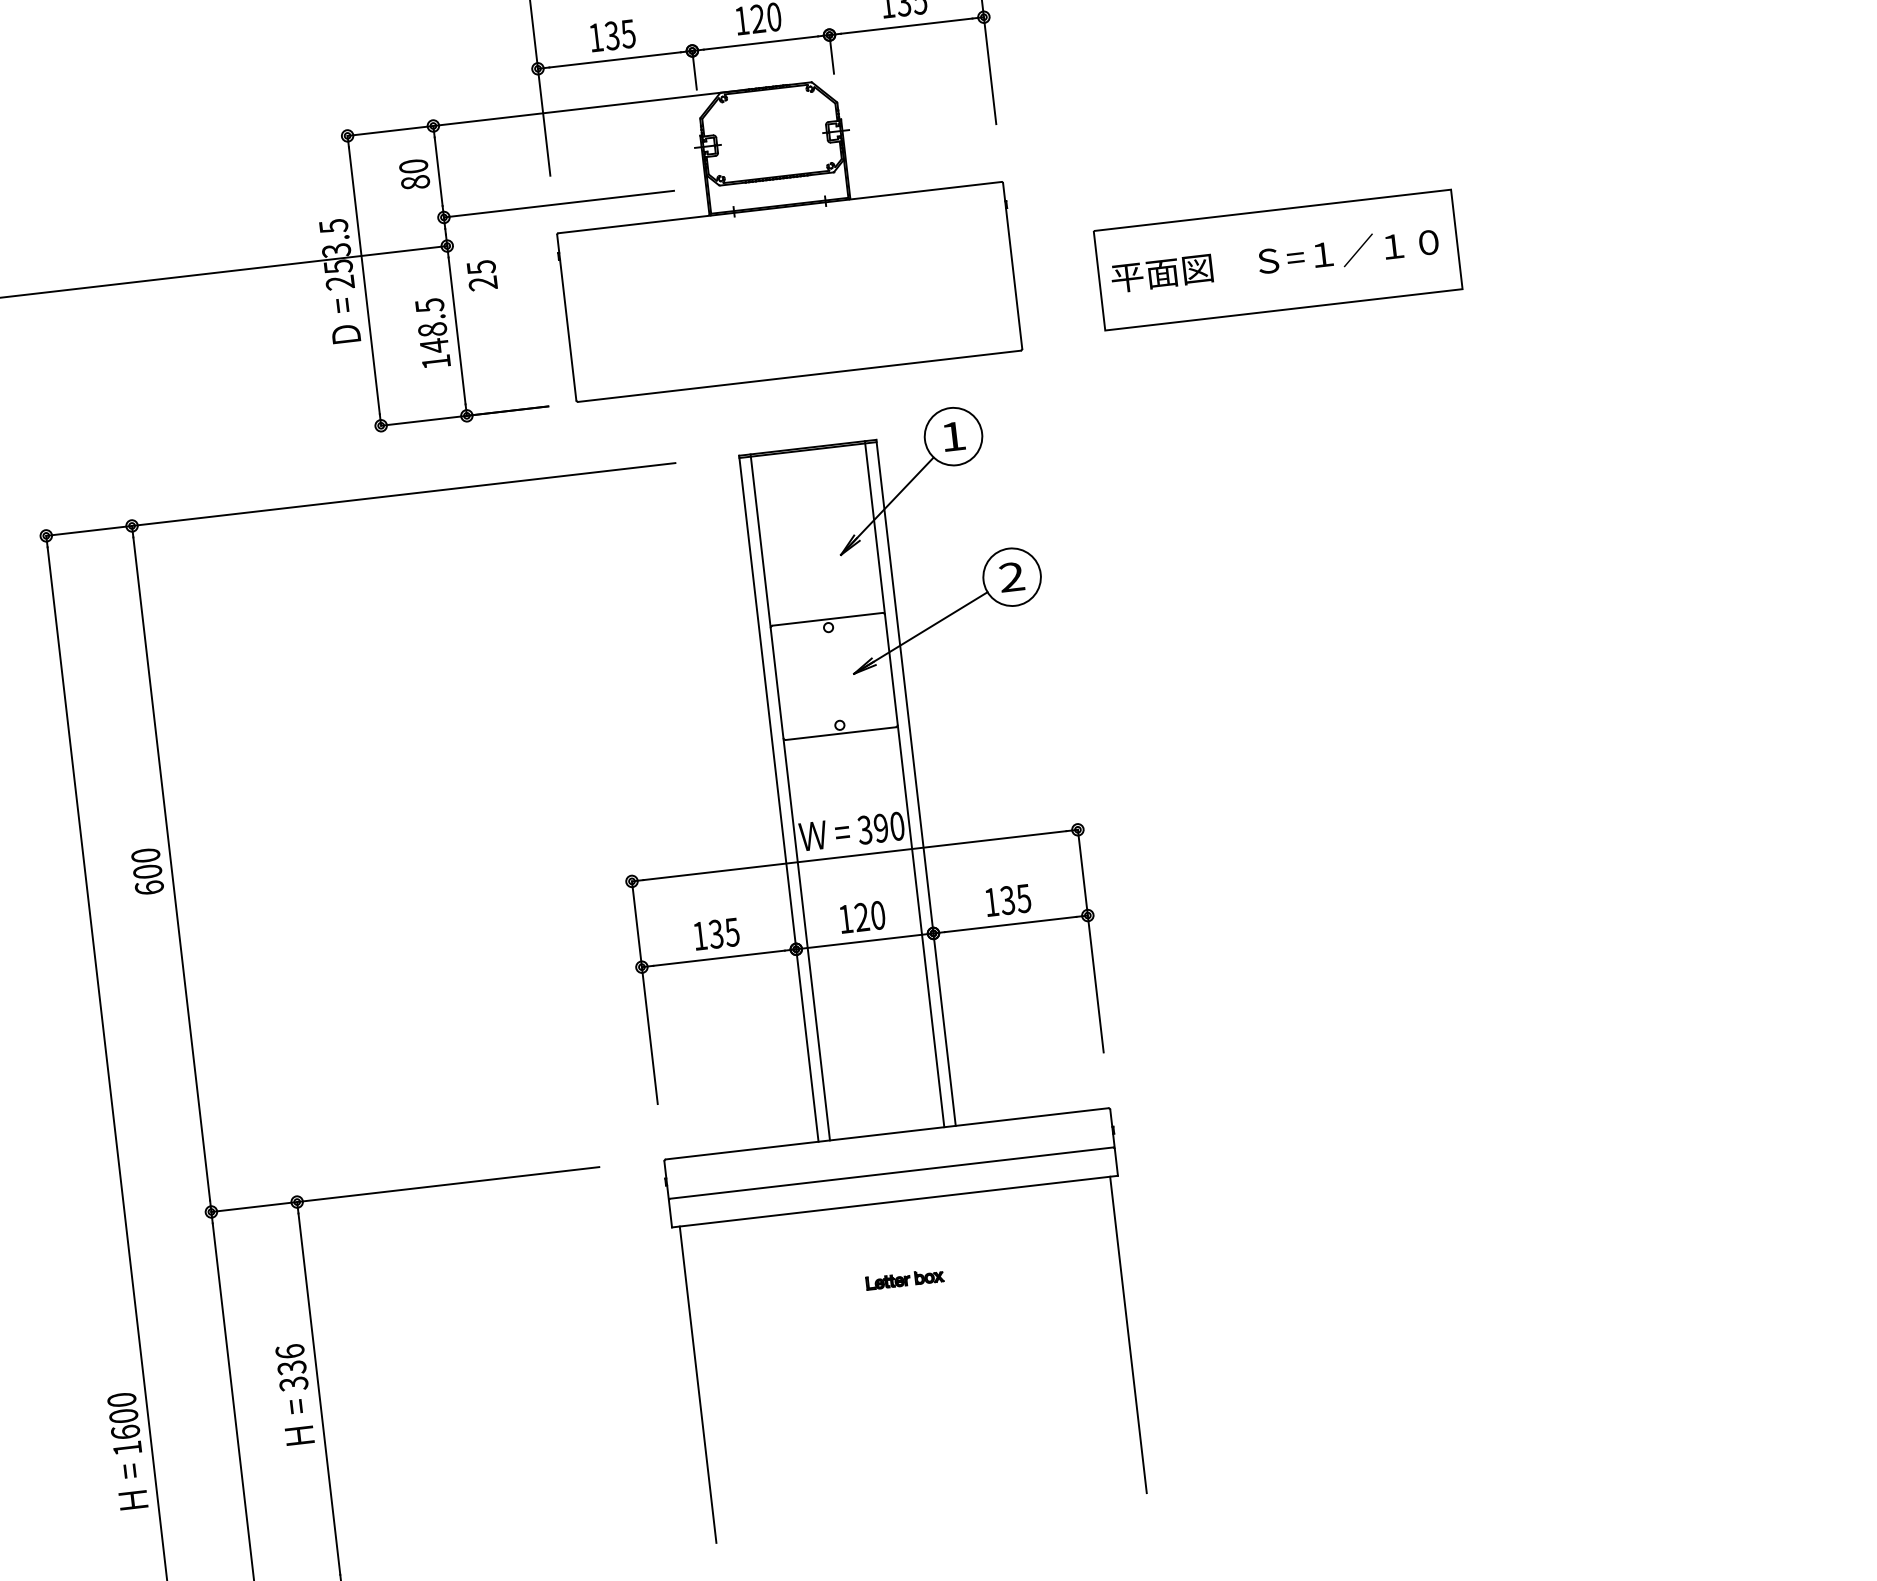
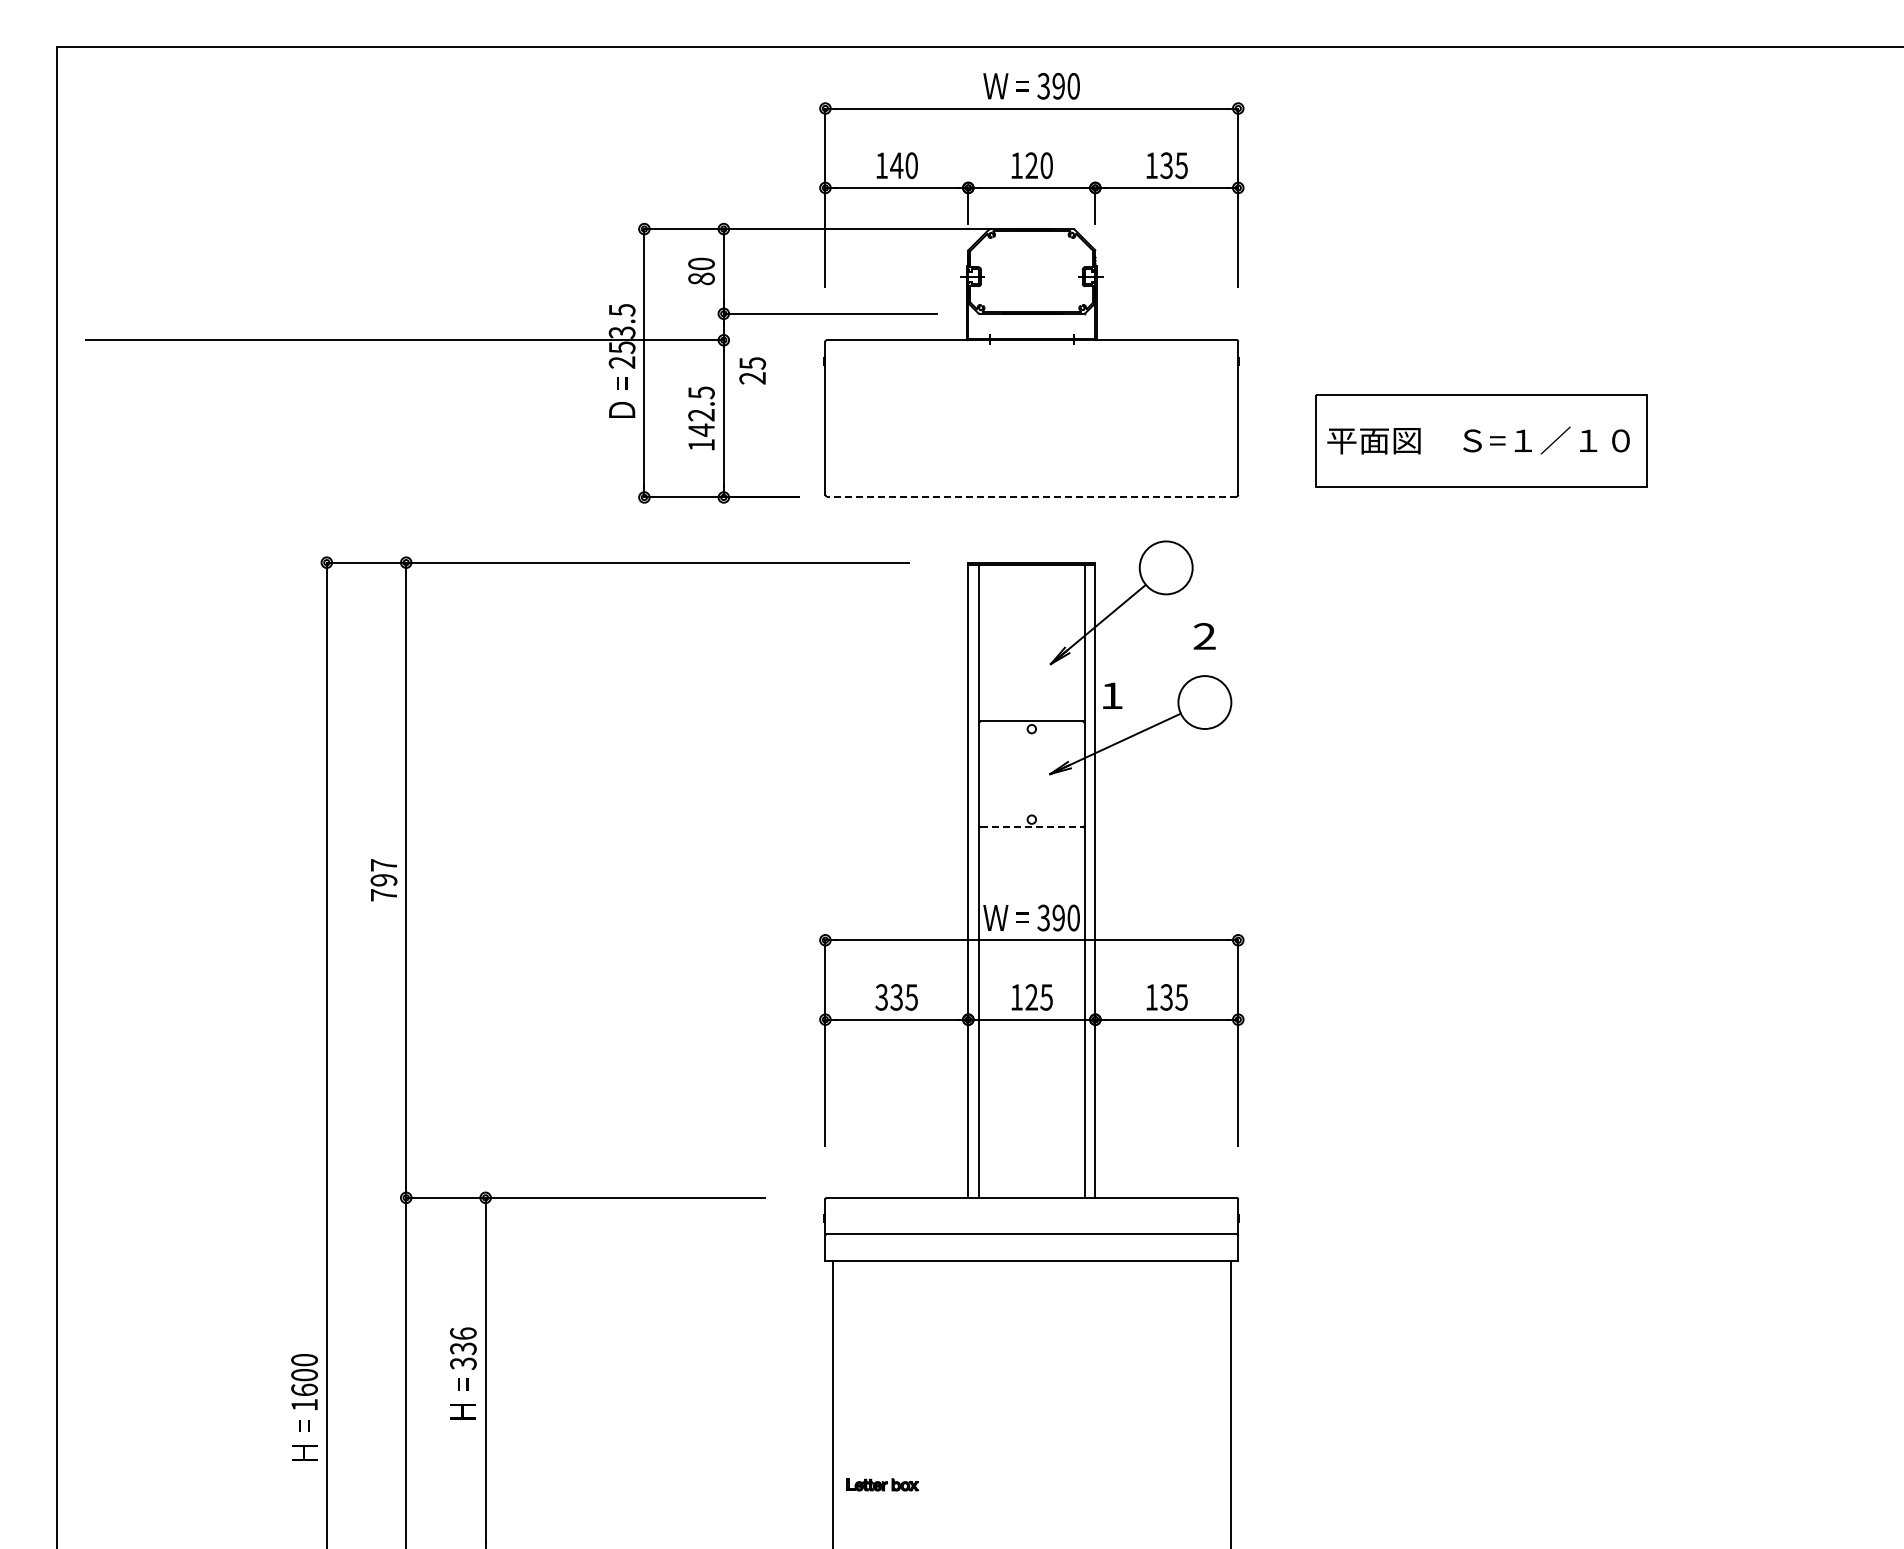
text: (619, 34) -> (903, 165), 135 -> 140
text: (432, 330) -> (701, 415), 148.5 -> 142.5
line: (799, 376) -> (1031, 496), solid -> dashed
text: (953, 436) -> (1112, 695), moved
text: (1011, 577) -> (1204, 636), moved
line: (840, 733) -> (1031, 827), solid -> dashed
text: (147, 872) -> (383, 880), 600 -> 797
text: (877, 915) -> (1046, 997), 120 -> 125
text: (699, 936) -> (881, 997), 135 -> 335
part: (904, 1279) -> (882, 1484), moved

